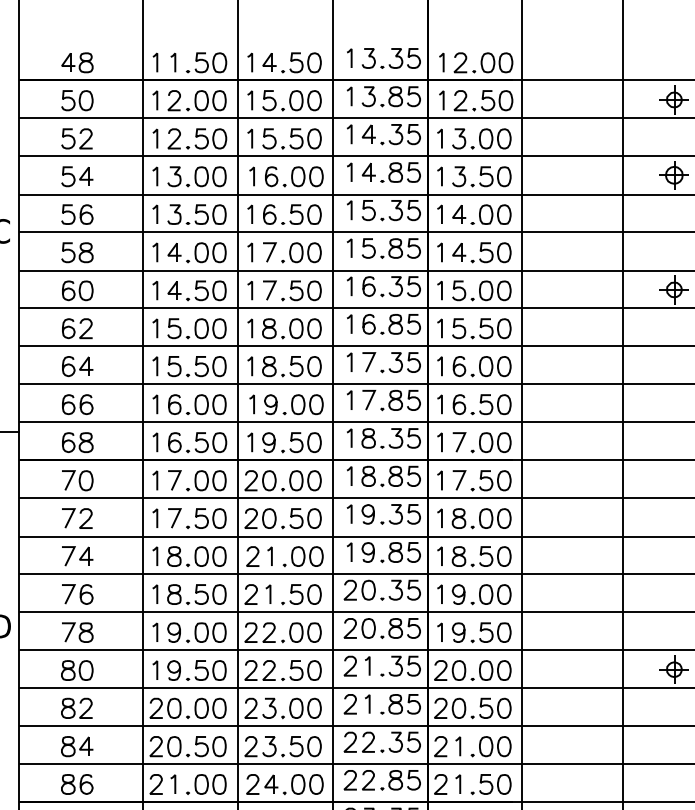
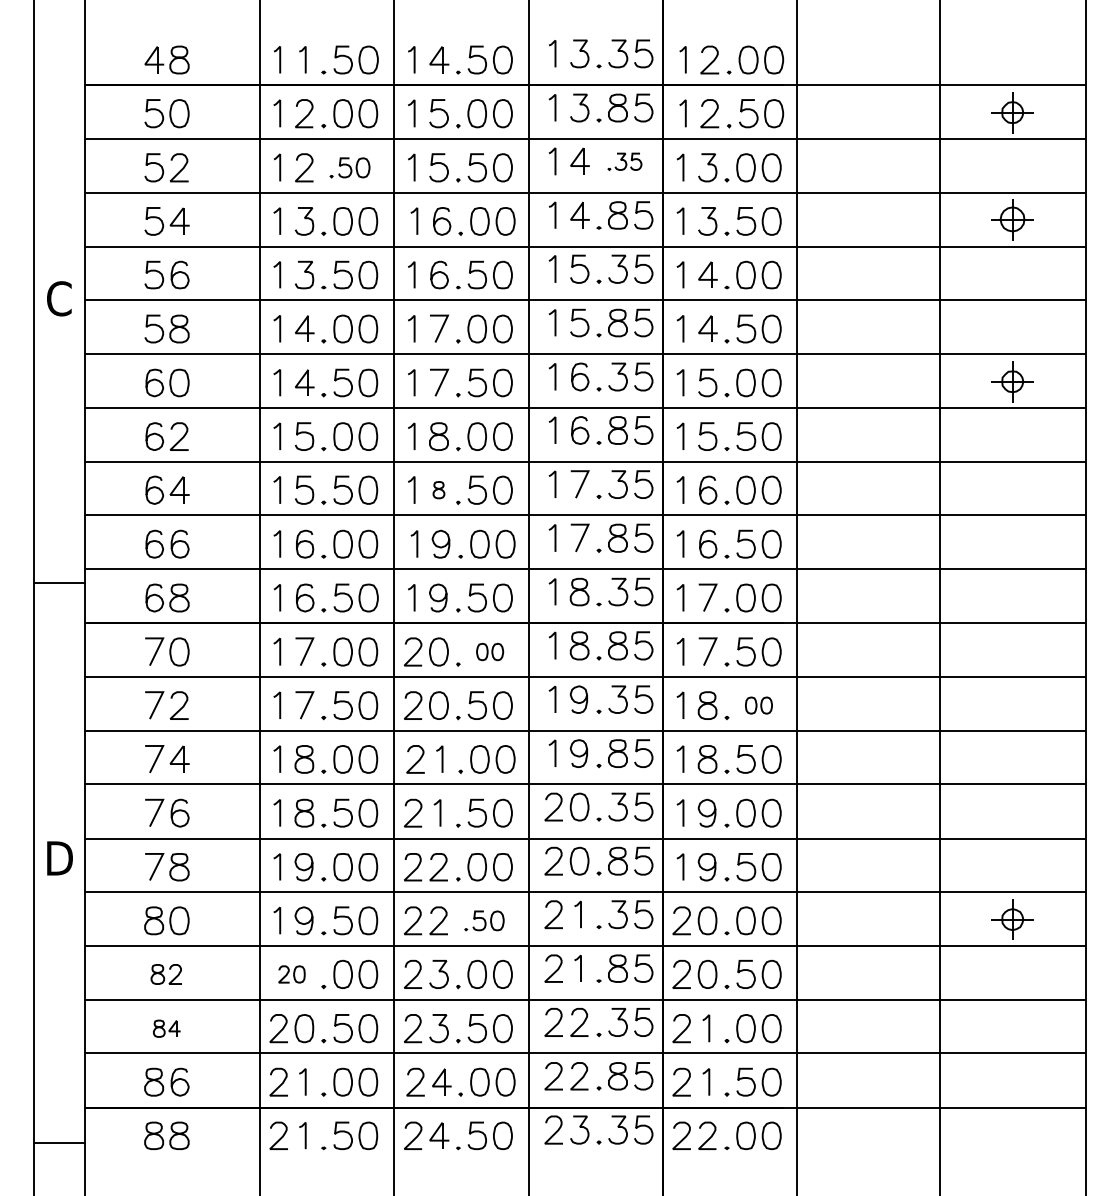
part: (400, 134) -> (624, 161), size x0.6
part: (206, 138) -> (349, 167), size x0.7
part: (269, 366) -> (438, 489), size x0.6
part: (305, 480) -> (489, 651), size x0.6
part: (494, 518) -> (758, 705), size x0.6
part: (301, 670) -> (484, 920), size x0.7
part: (77, 708) -> (166, 974), size x0.7
part: (165, 708) -> (291, 974), size x0.6
part: (77, 746) -> (166, 1028), size x0.6

